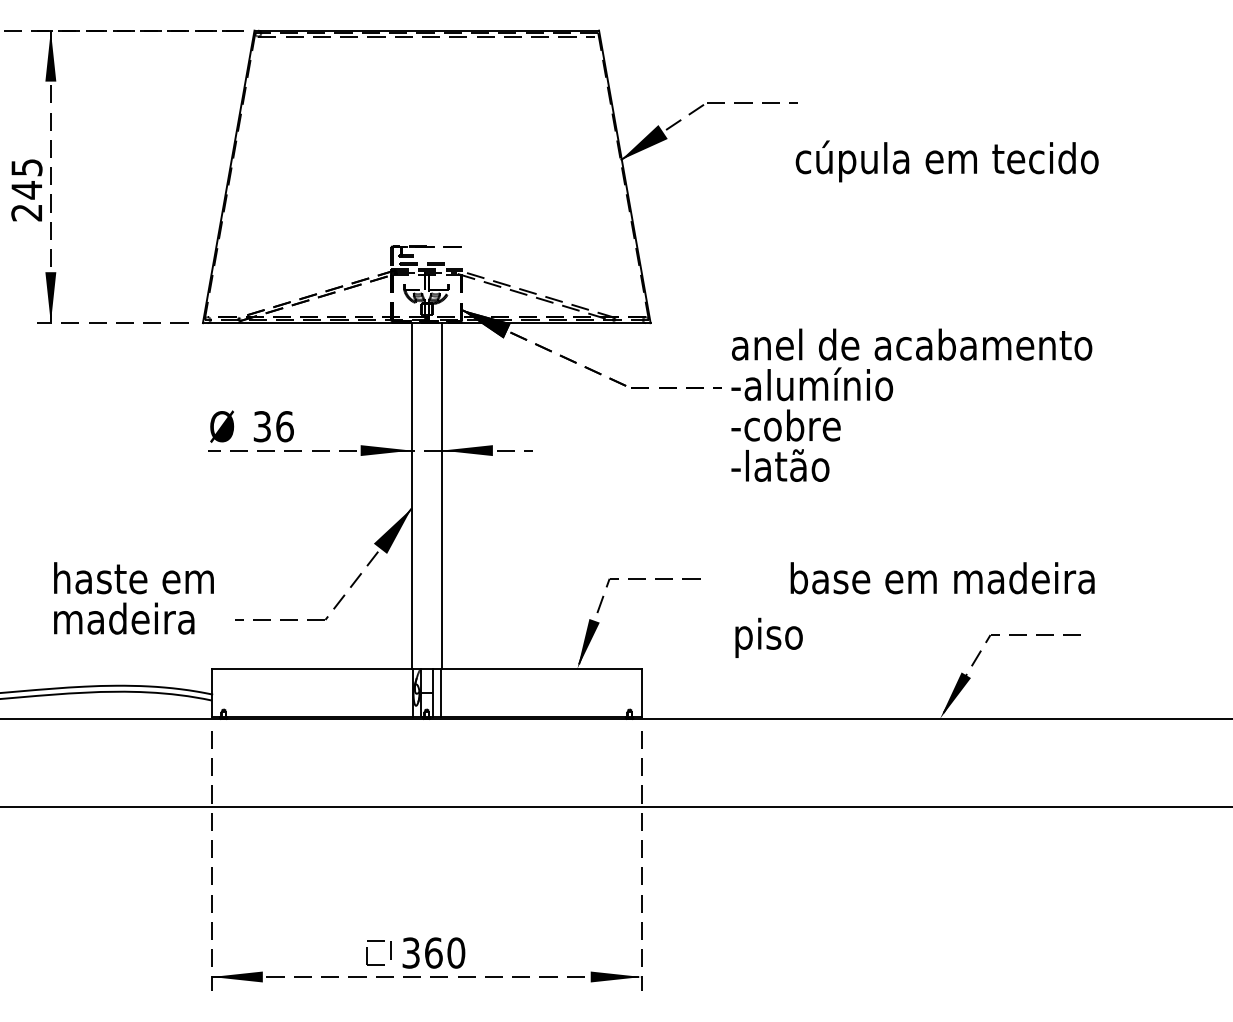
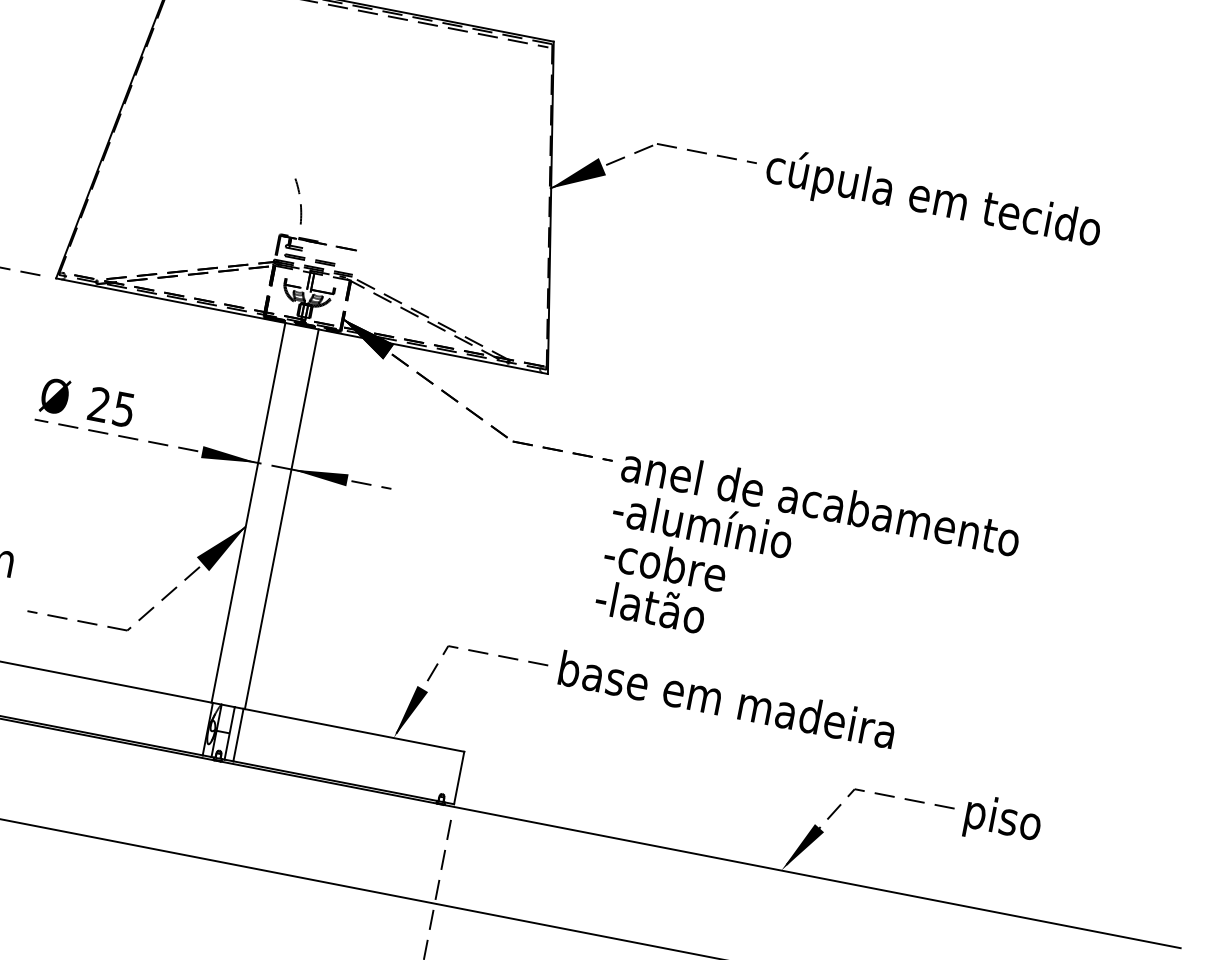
text: (946, 161) -> (932, 200), moved
arc: (404, 216) -> (300, 204), added
text: (911, 404) -> (807, 567), moved
text: (273, 426) -> (111, 407), 36 -> 25
text: (942, 578) -> (727, 699), moved
text: (768, 637) -> (1002, 820), moved

